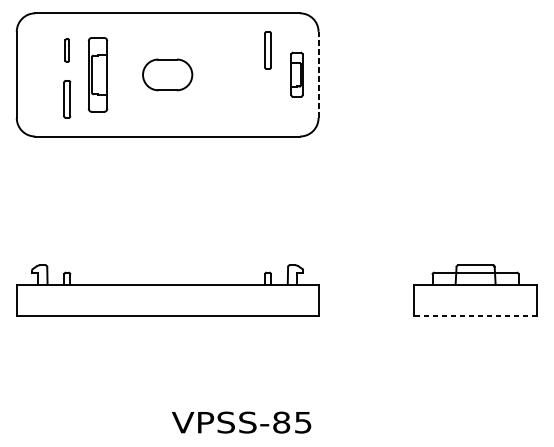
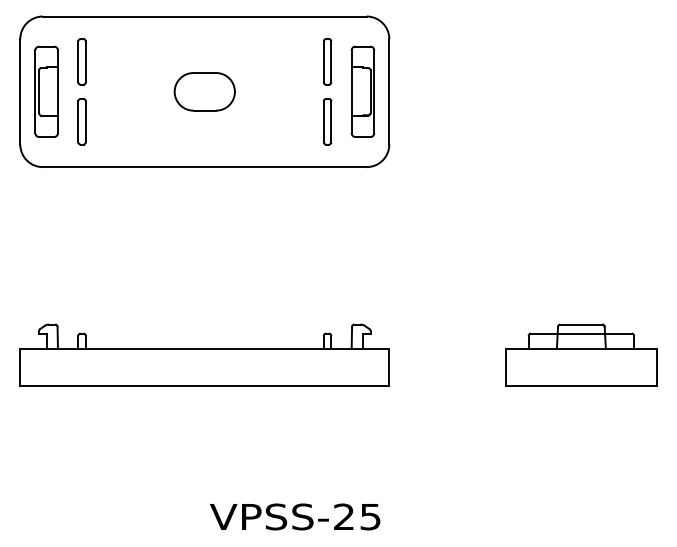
part: (66, 50) -> (81, 61), size x1.67
part: (97, 74) -> (46, 91), moved
part: (296, 74) -> (362, 91), size x1.67
line: (318, 74) -> (389, 91), dashed -> solid
part: (268, 99) -> (327, 121), added
line: (474, 315) -> (580, 386), dashed -> solid
text: (281, 422) -> (343, 516), VPSS-85 -> VPSS-25

